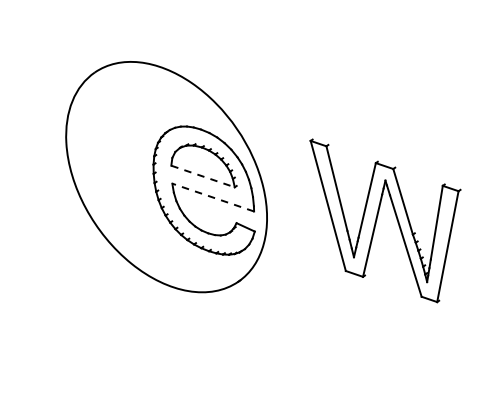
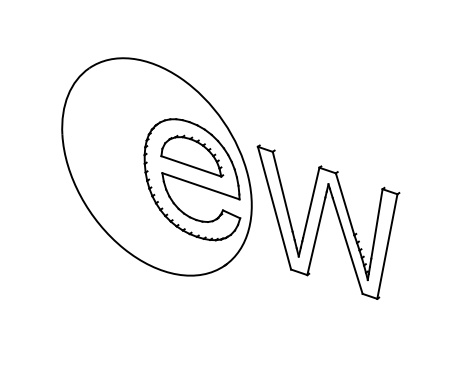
line: (203, 176) -> (191, 166), dashed -> solid
line: (212, 197) -> (200, 186), dashed -> solid
part: (378, 217) -> (321, 219), moved

